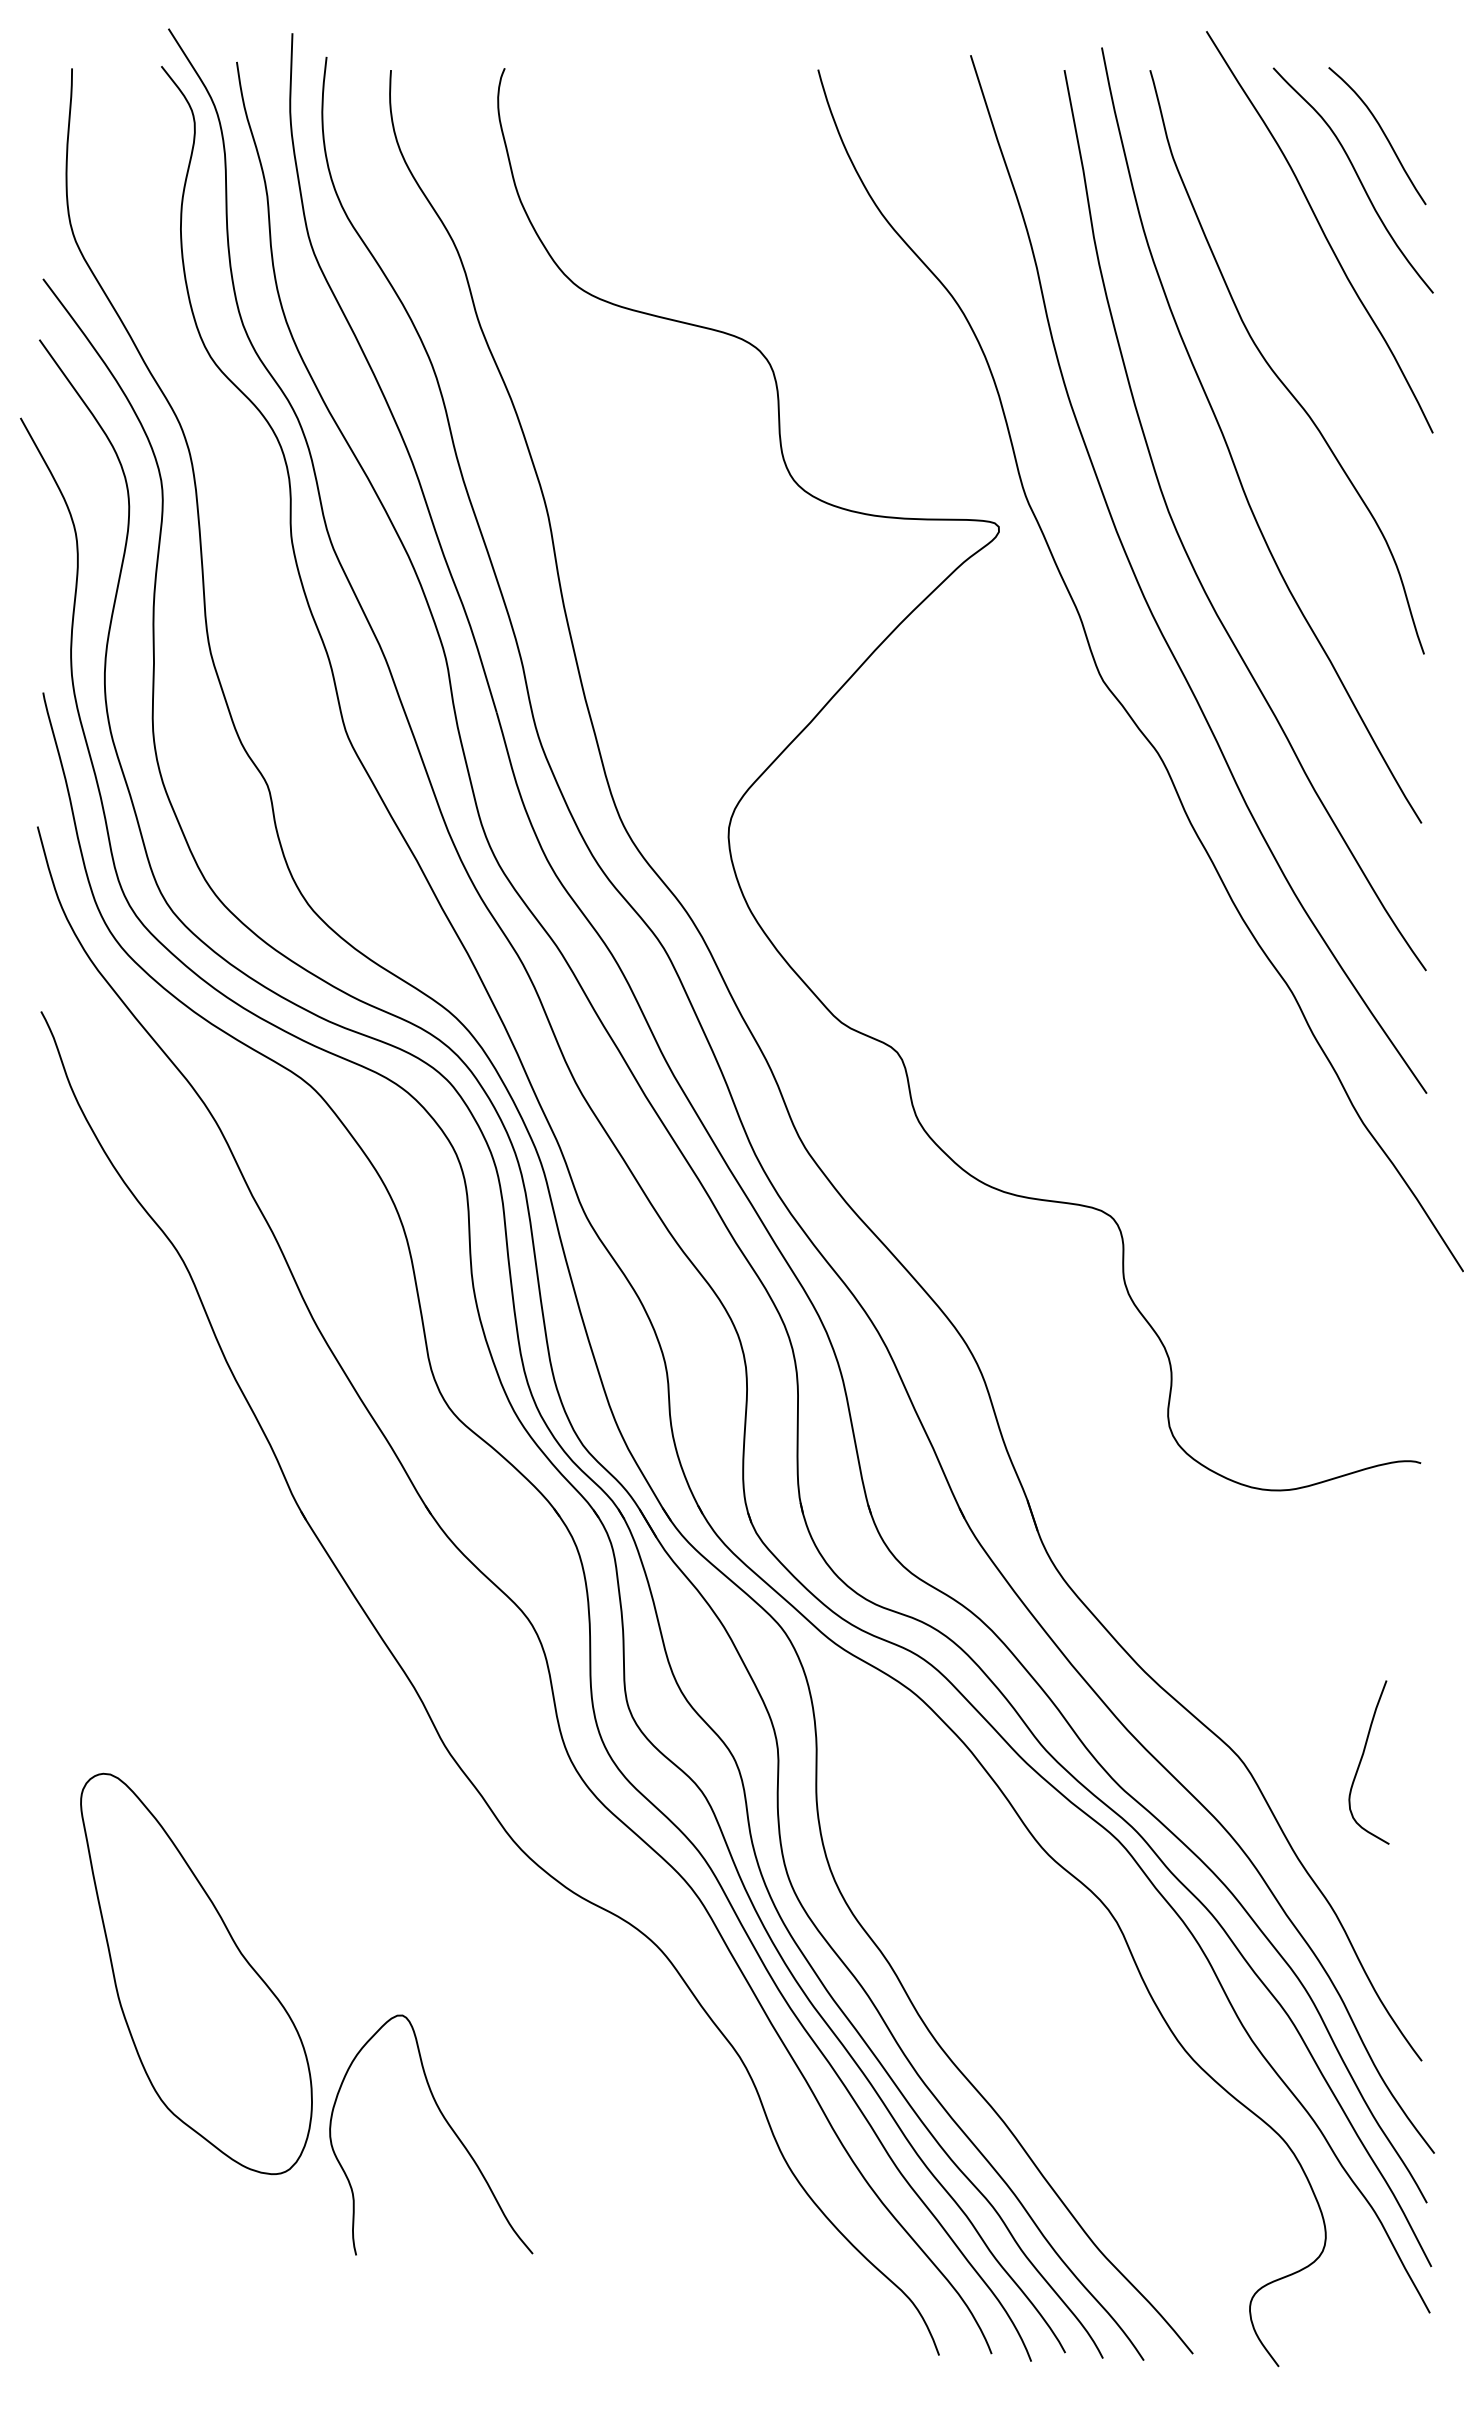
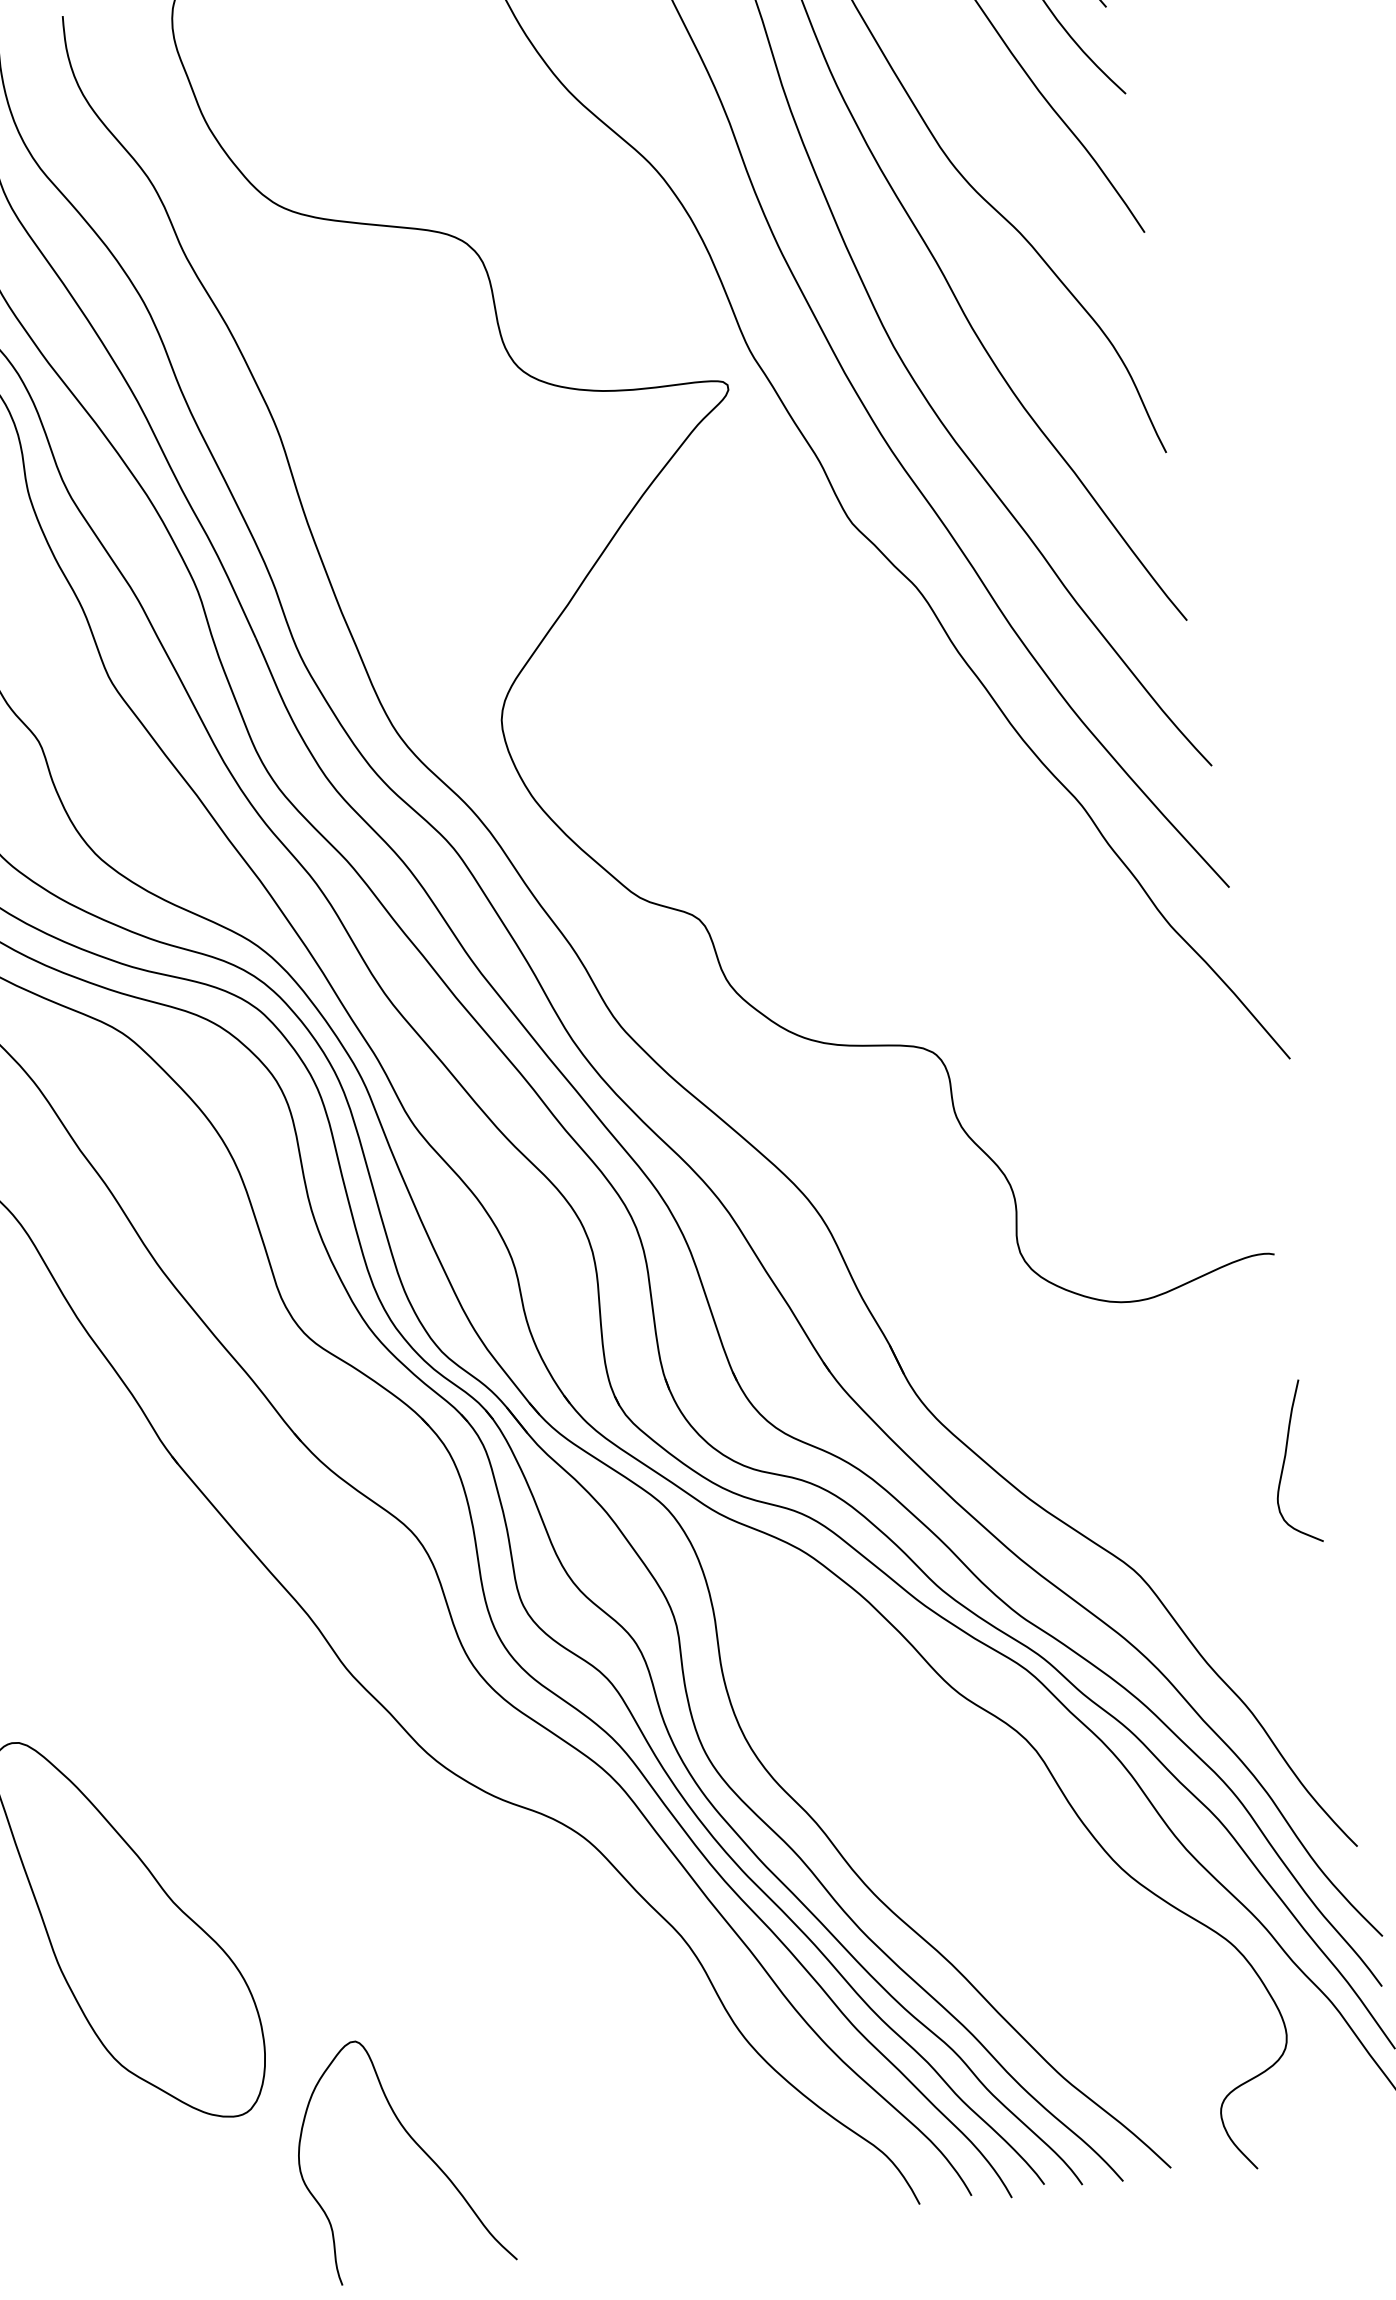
curve: (1362, 1759) -> (1285, 1461), moved
curve: (447, 2124) -> (414, 2143), moved

